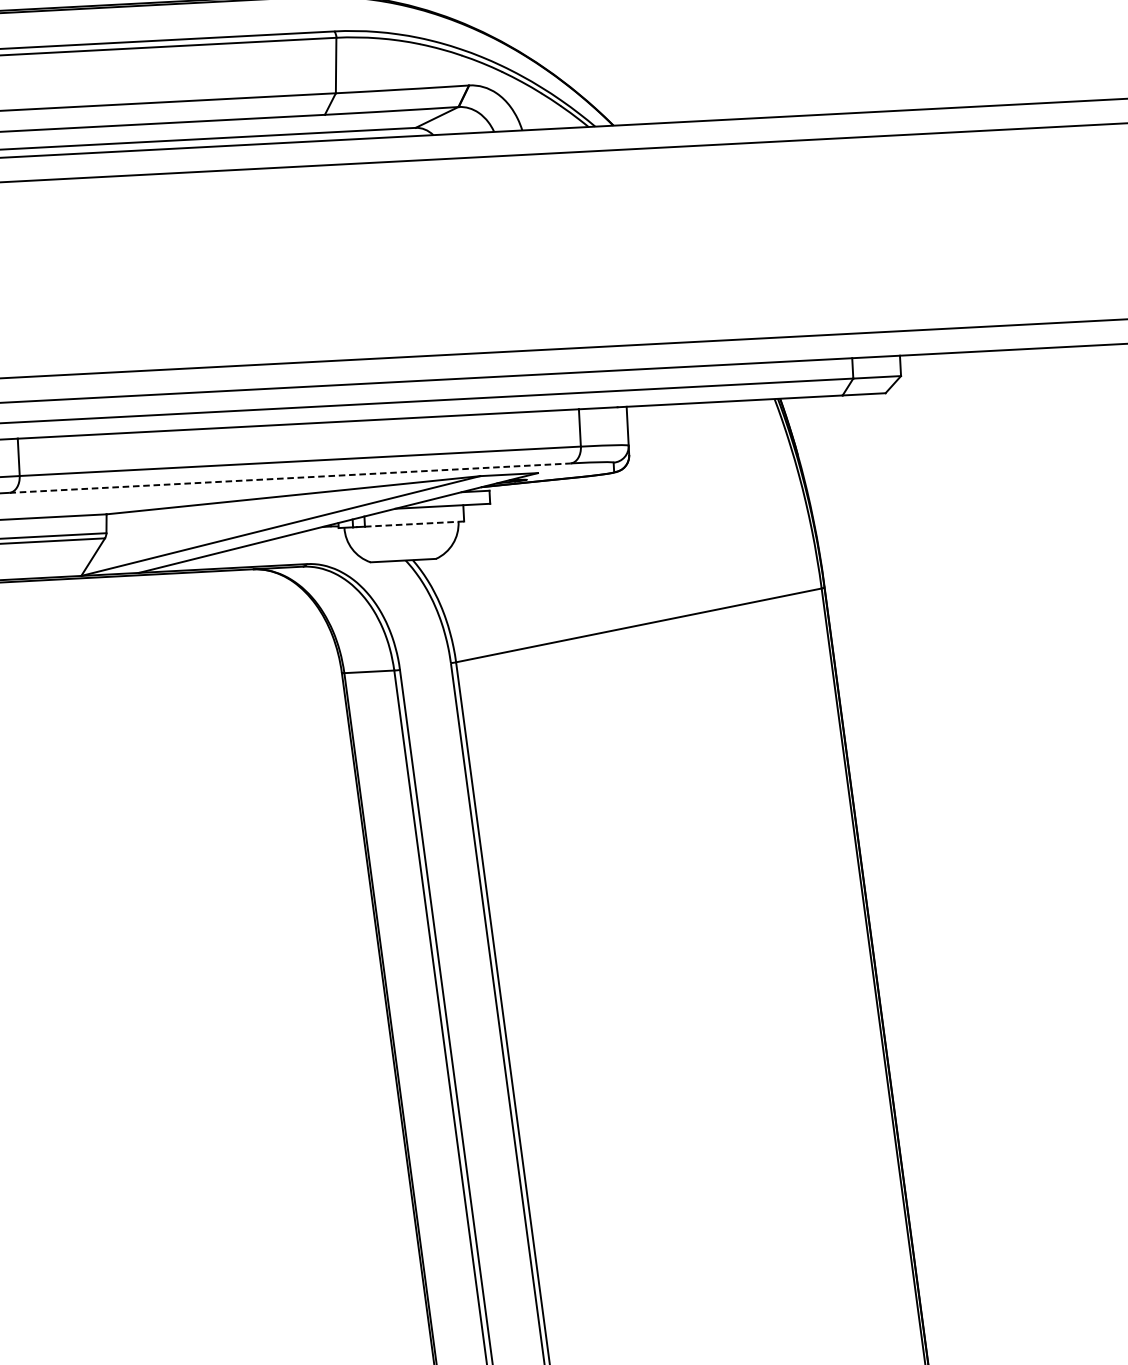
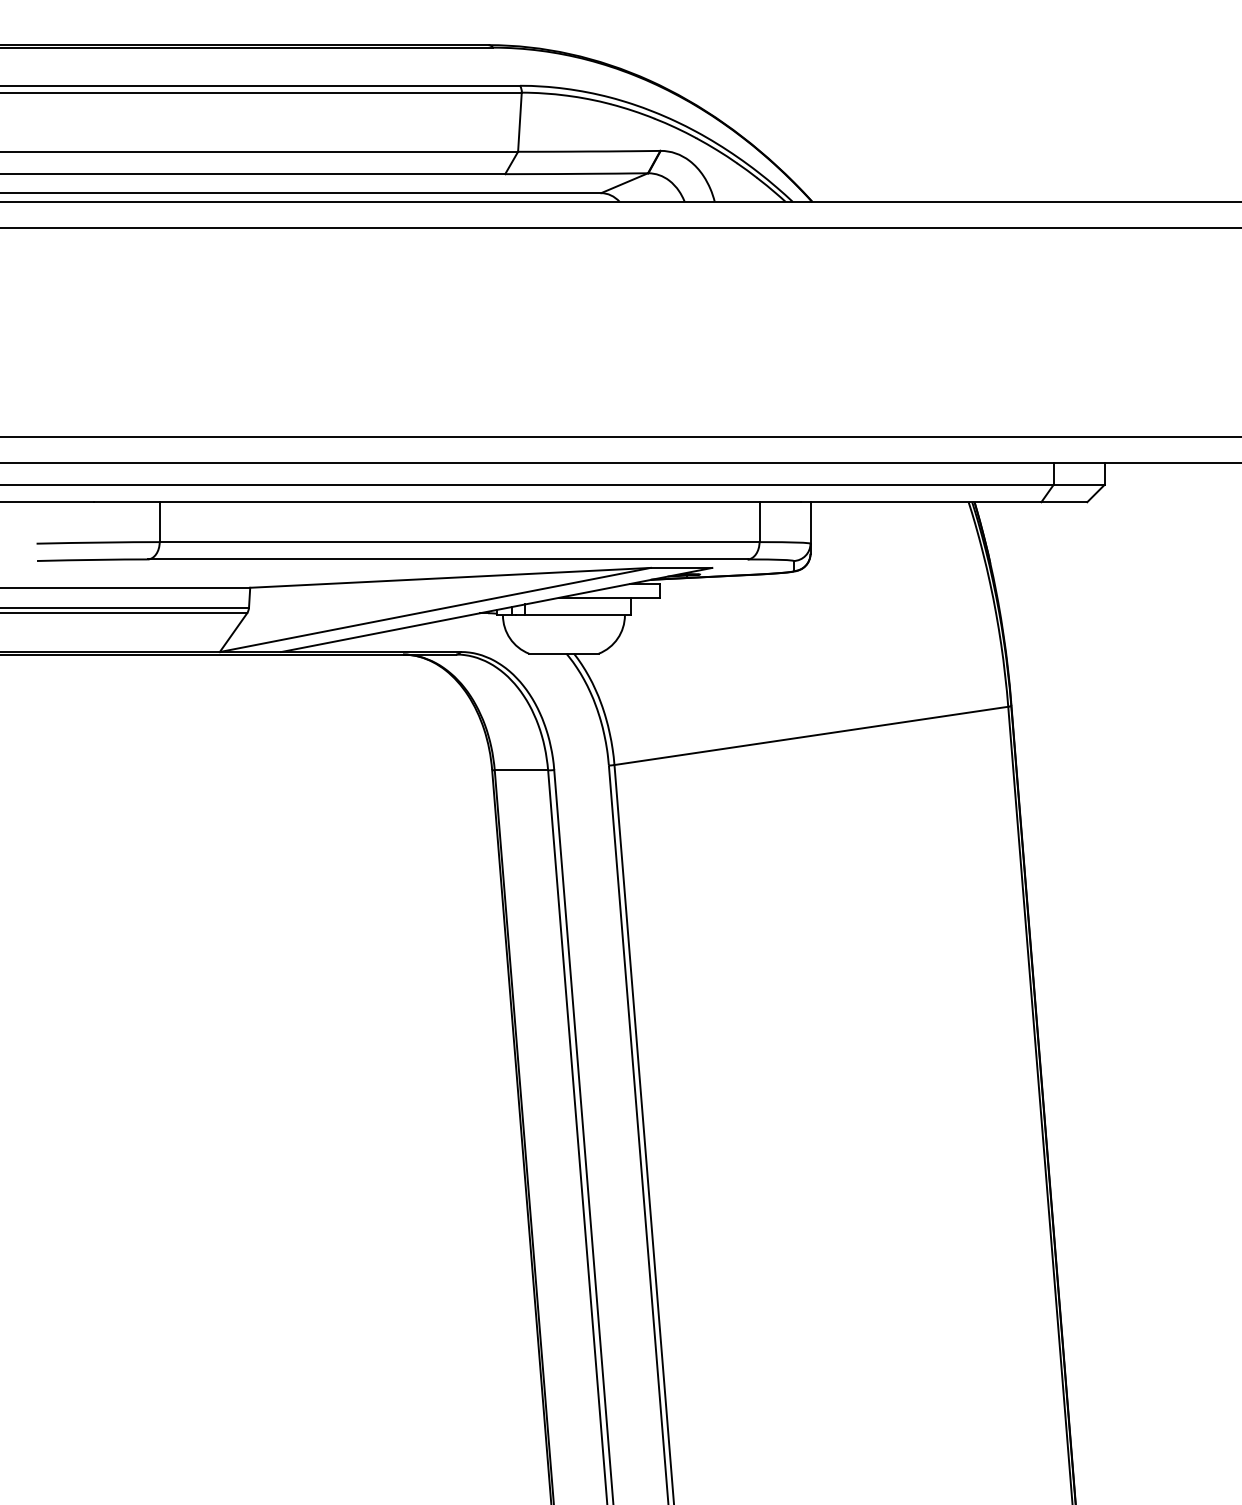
line: (289, 478) -> (447, 559), dashed -> solid
line: (415, 524) -> (578, 615), dashed -> solid

